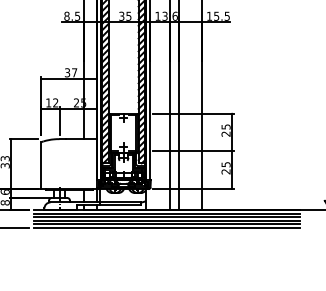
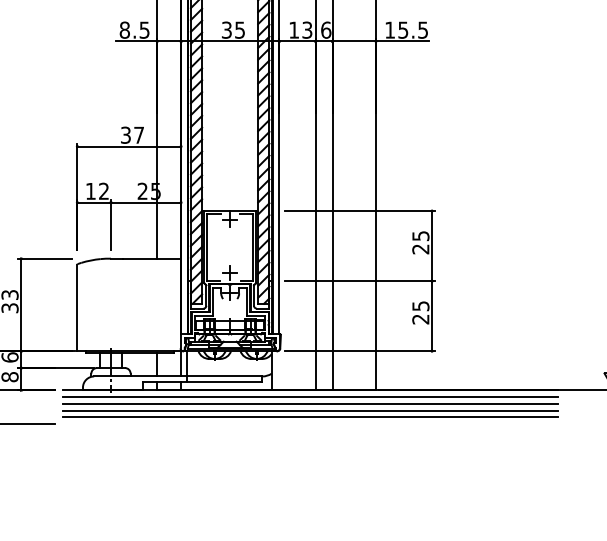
line: (166, 228) -> (310, 424), removed

